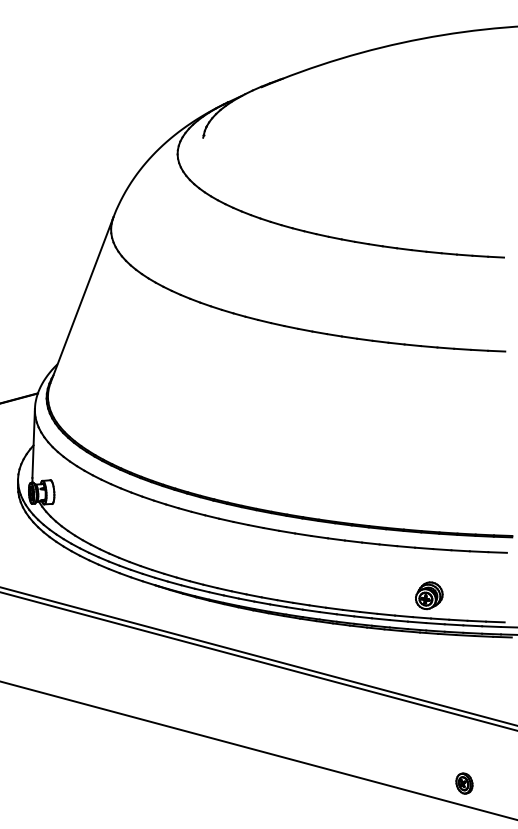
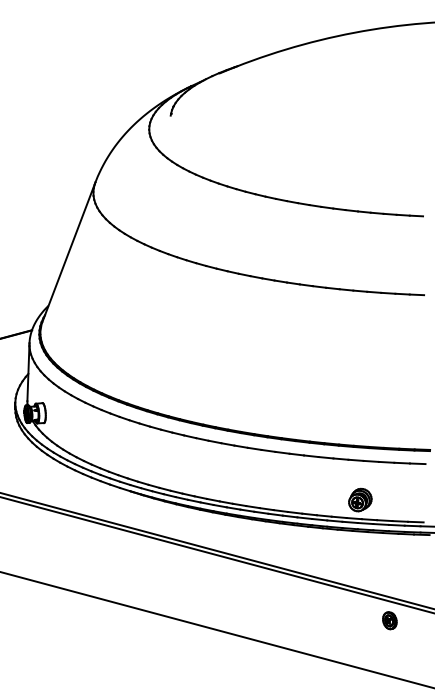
part: (464, 783) -> (389, 620), moved

